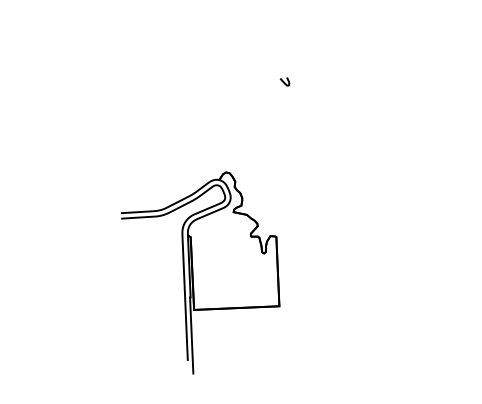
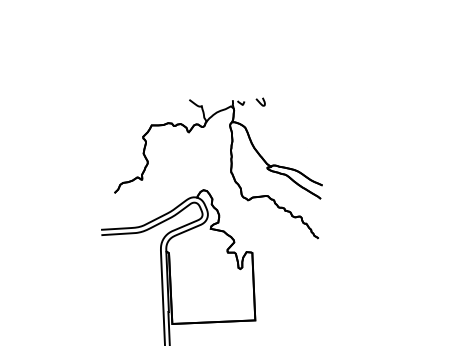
part: (253, 150) -> (230, 168), added

